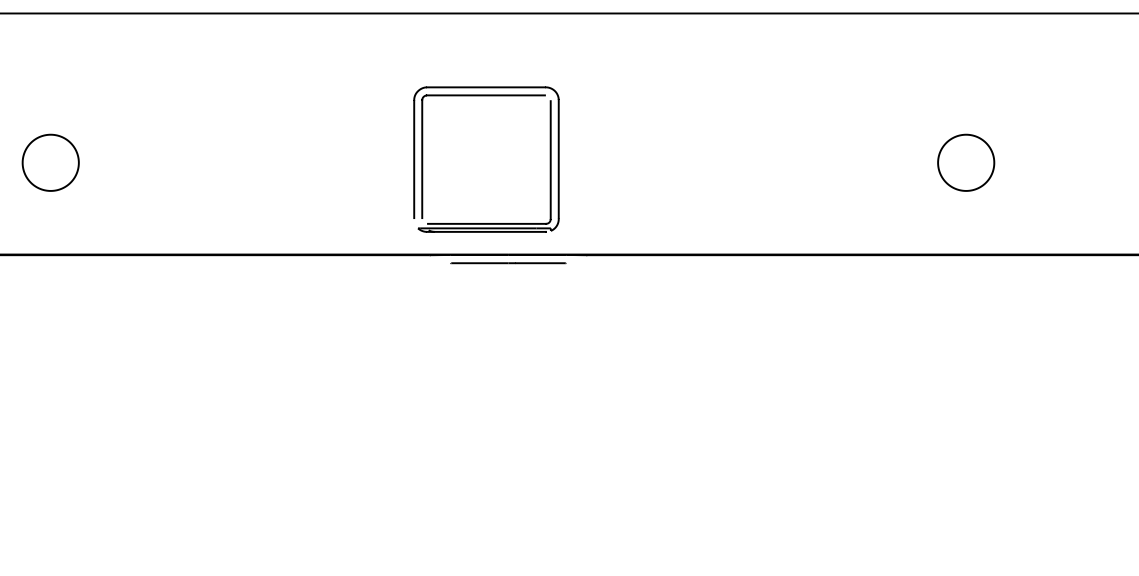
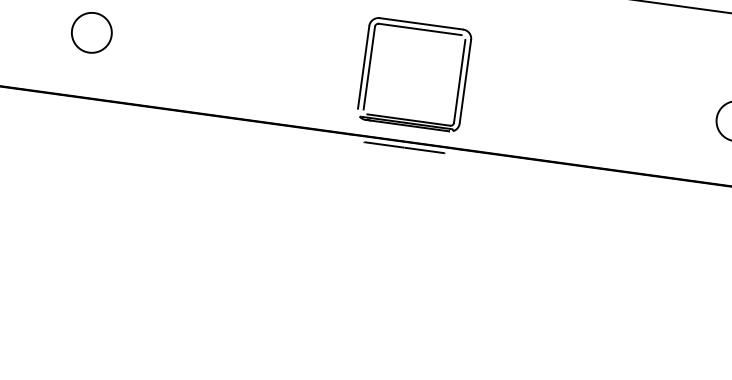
part: (486, 96) -> (420, 30), moved

